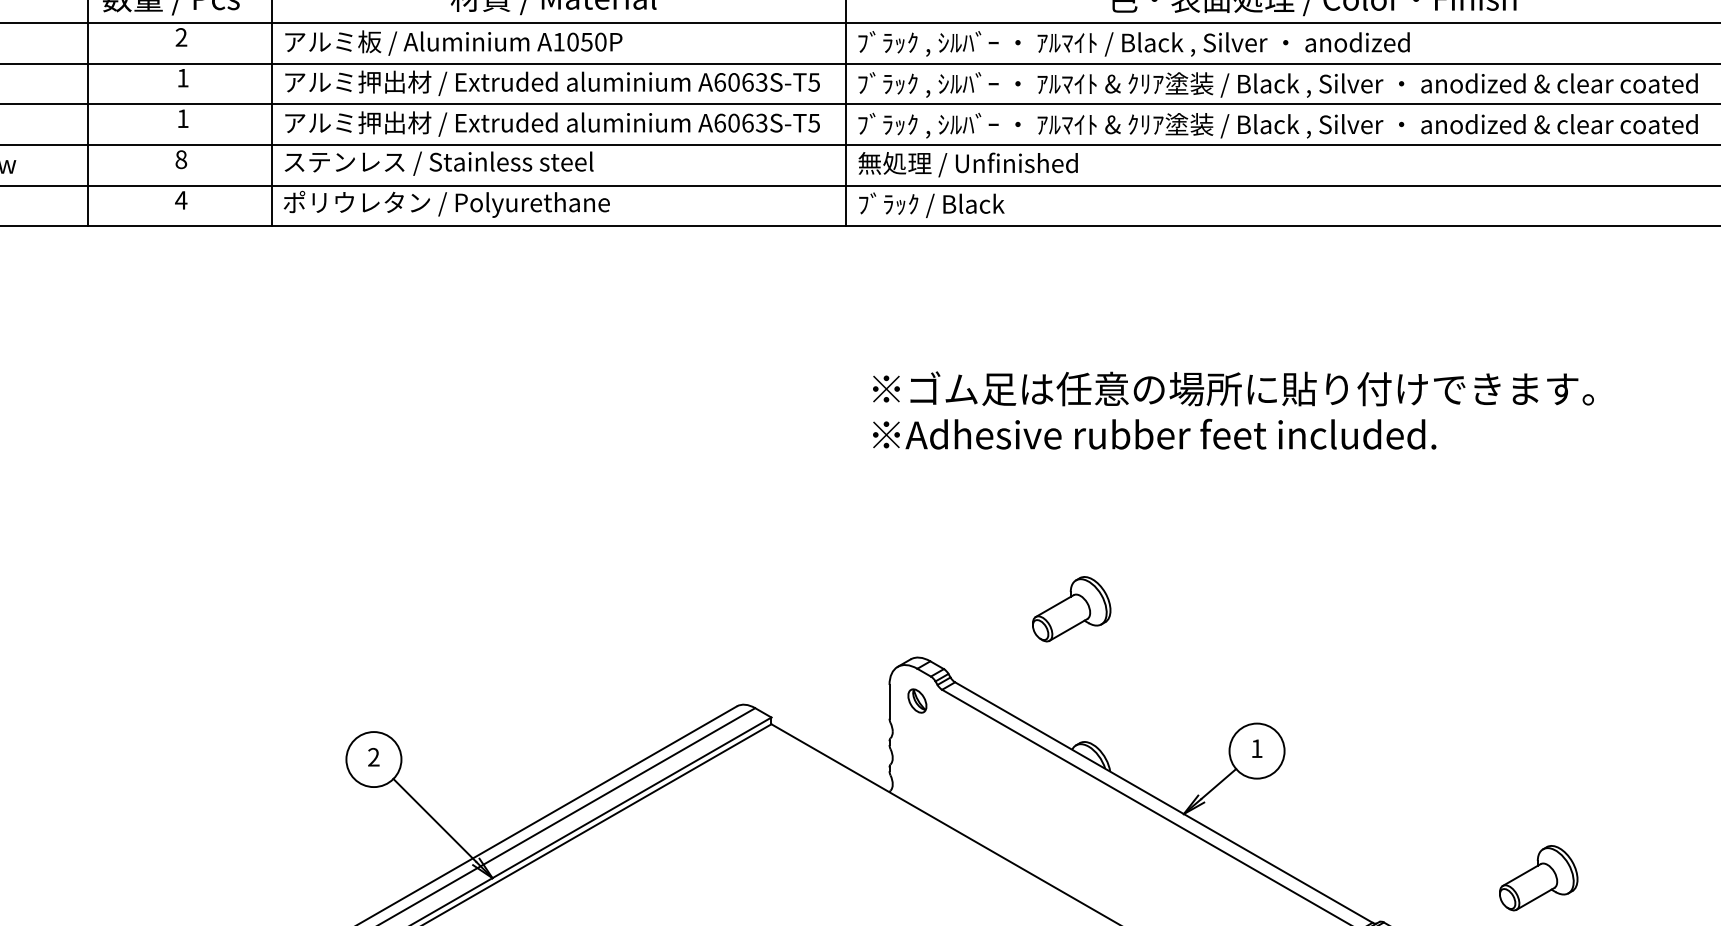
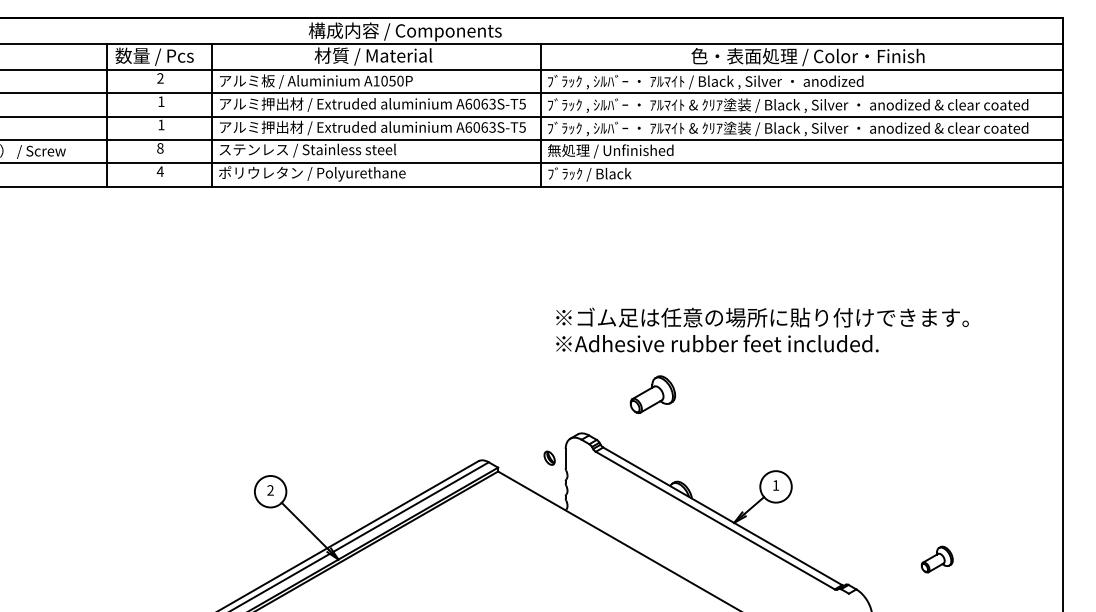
text: (1233, 409) -> (762, 329), moved
part: (1070, 608) -> (652, 394), moved
part: (917, 699) -> (549, 457), moved
part: (1539, 877) -> (937, 559), size x0.7

